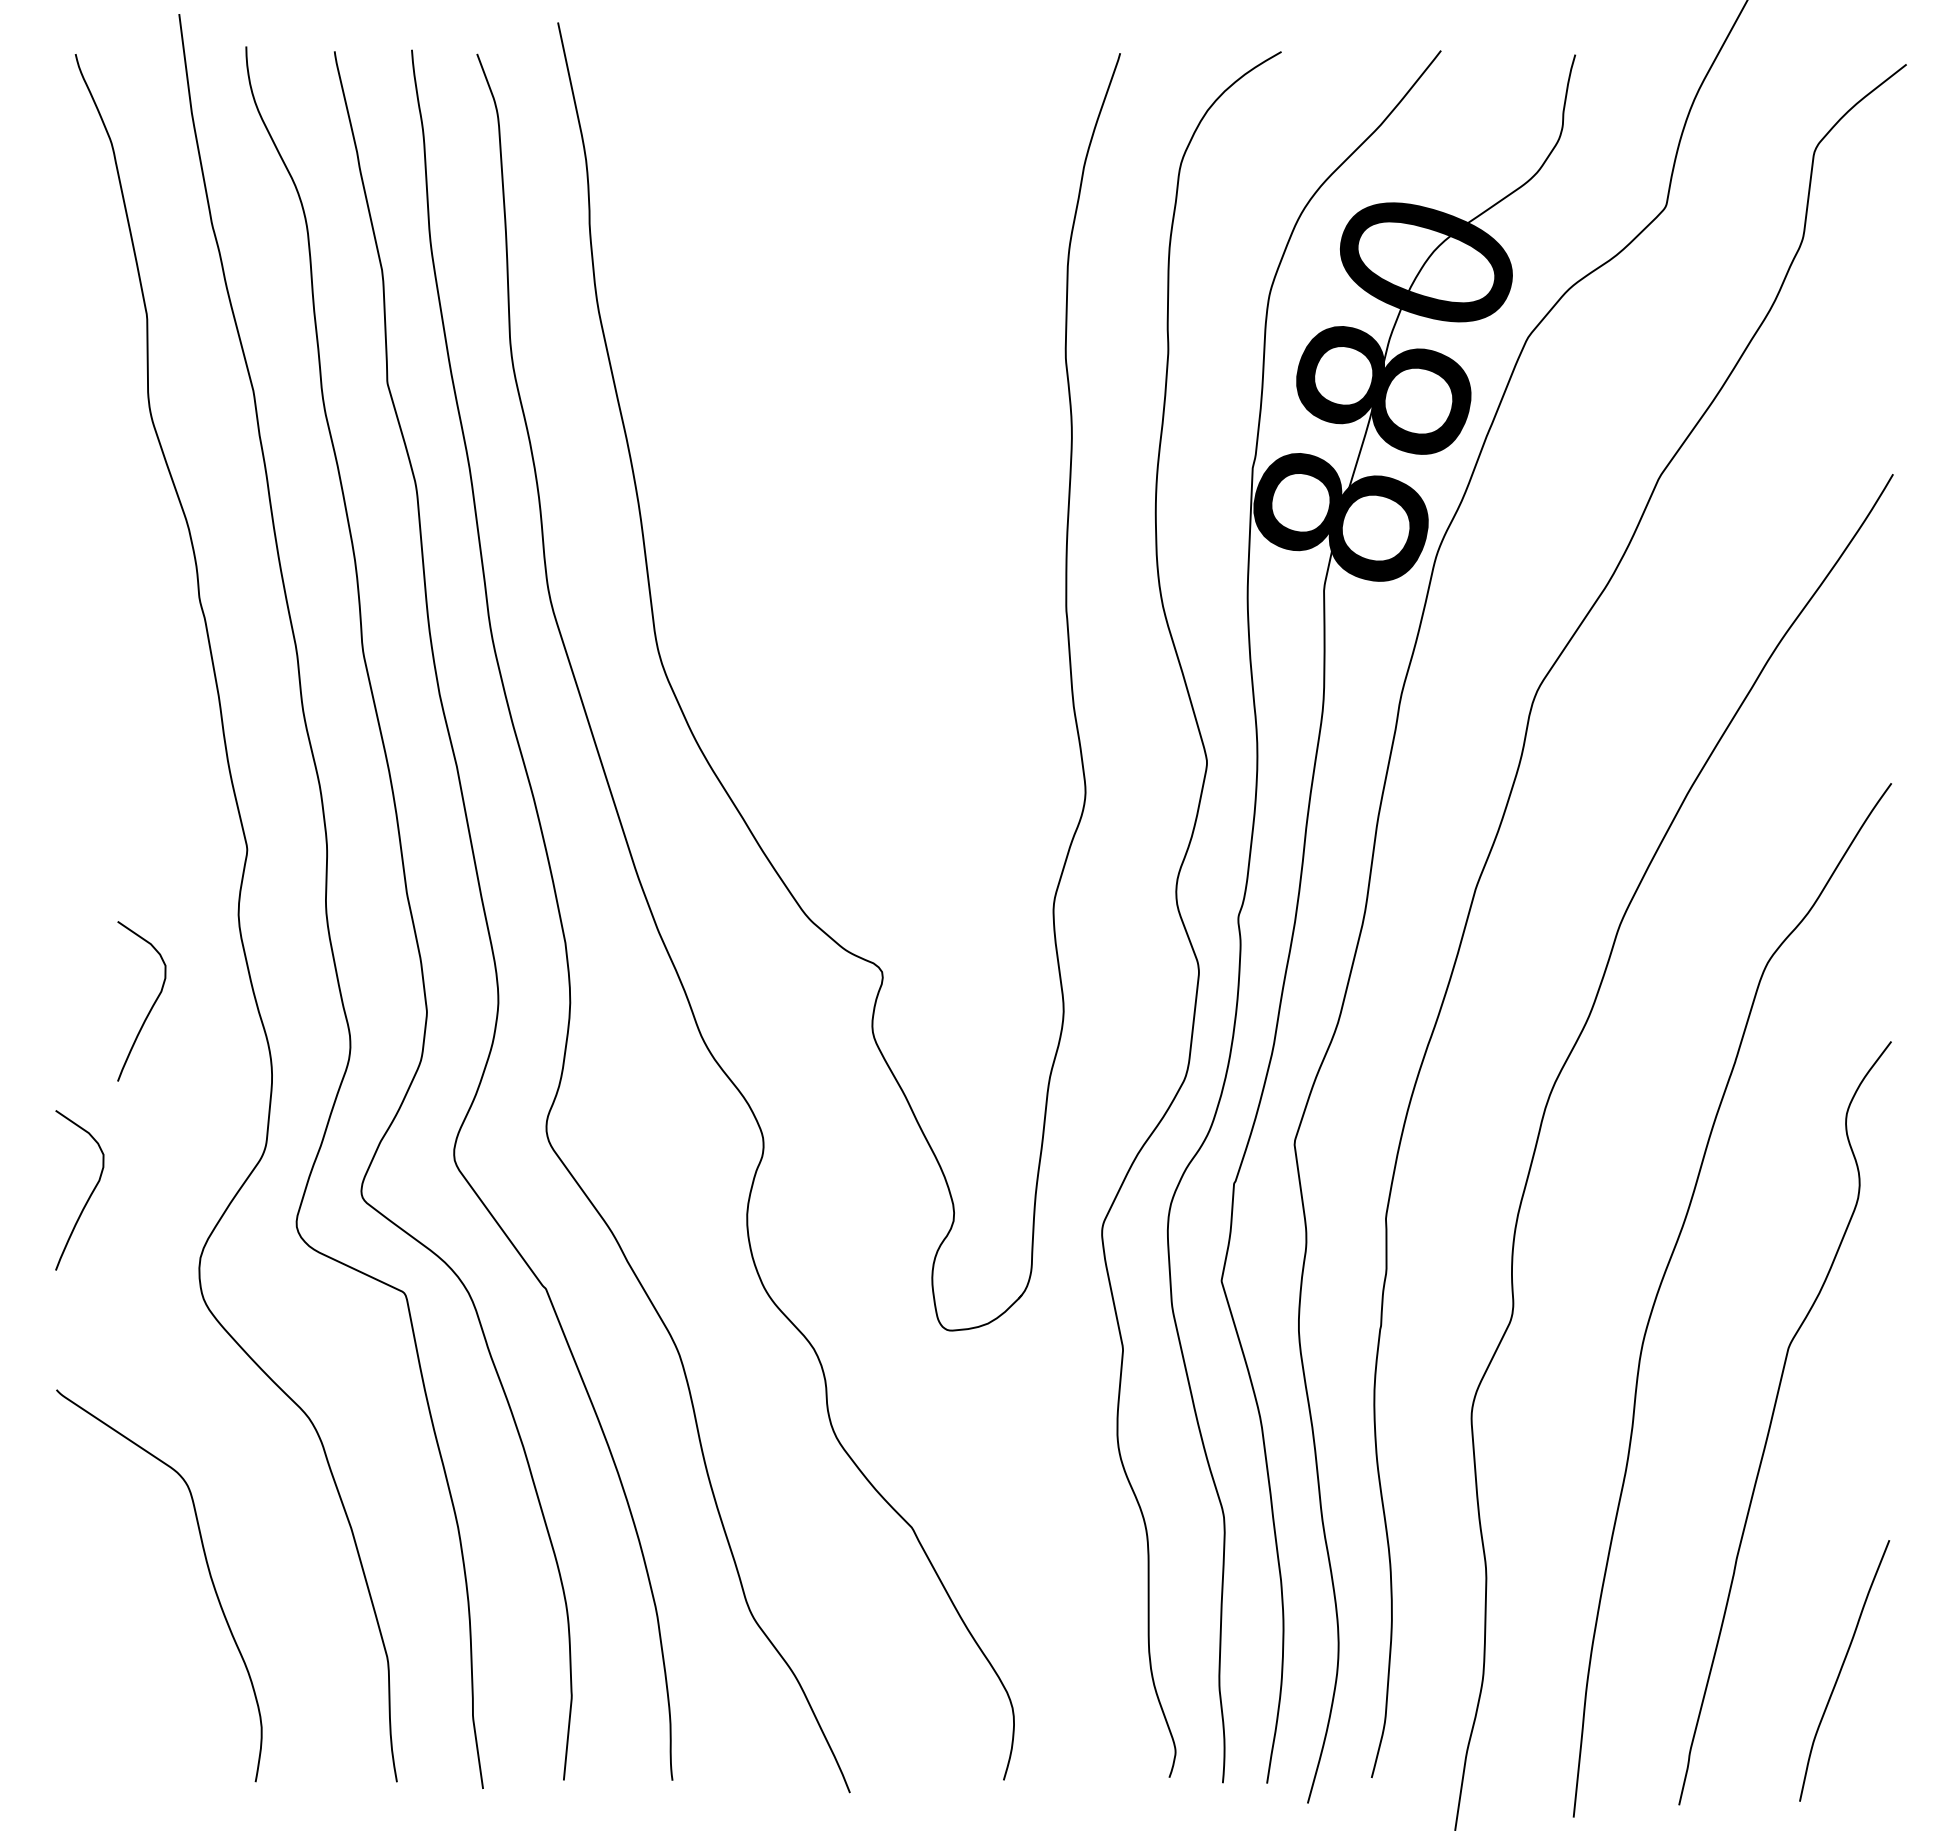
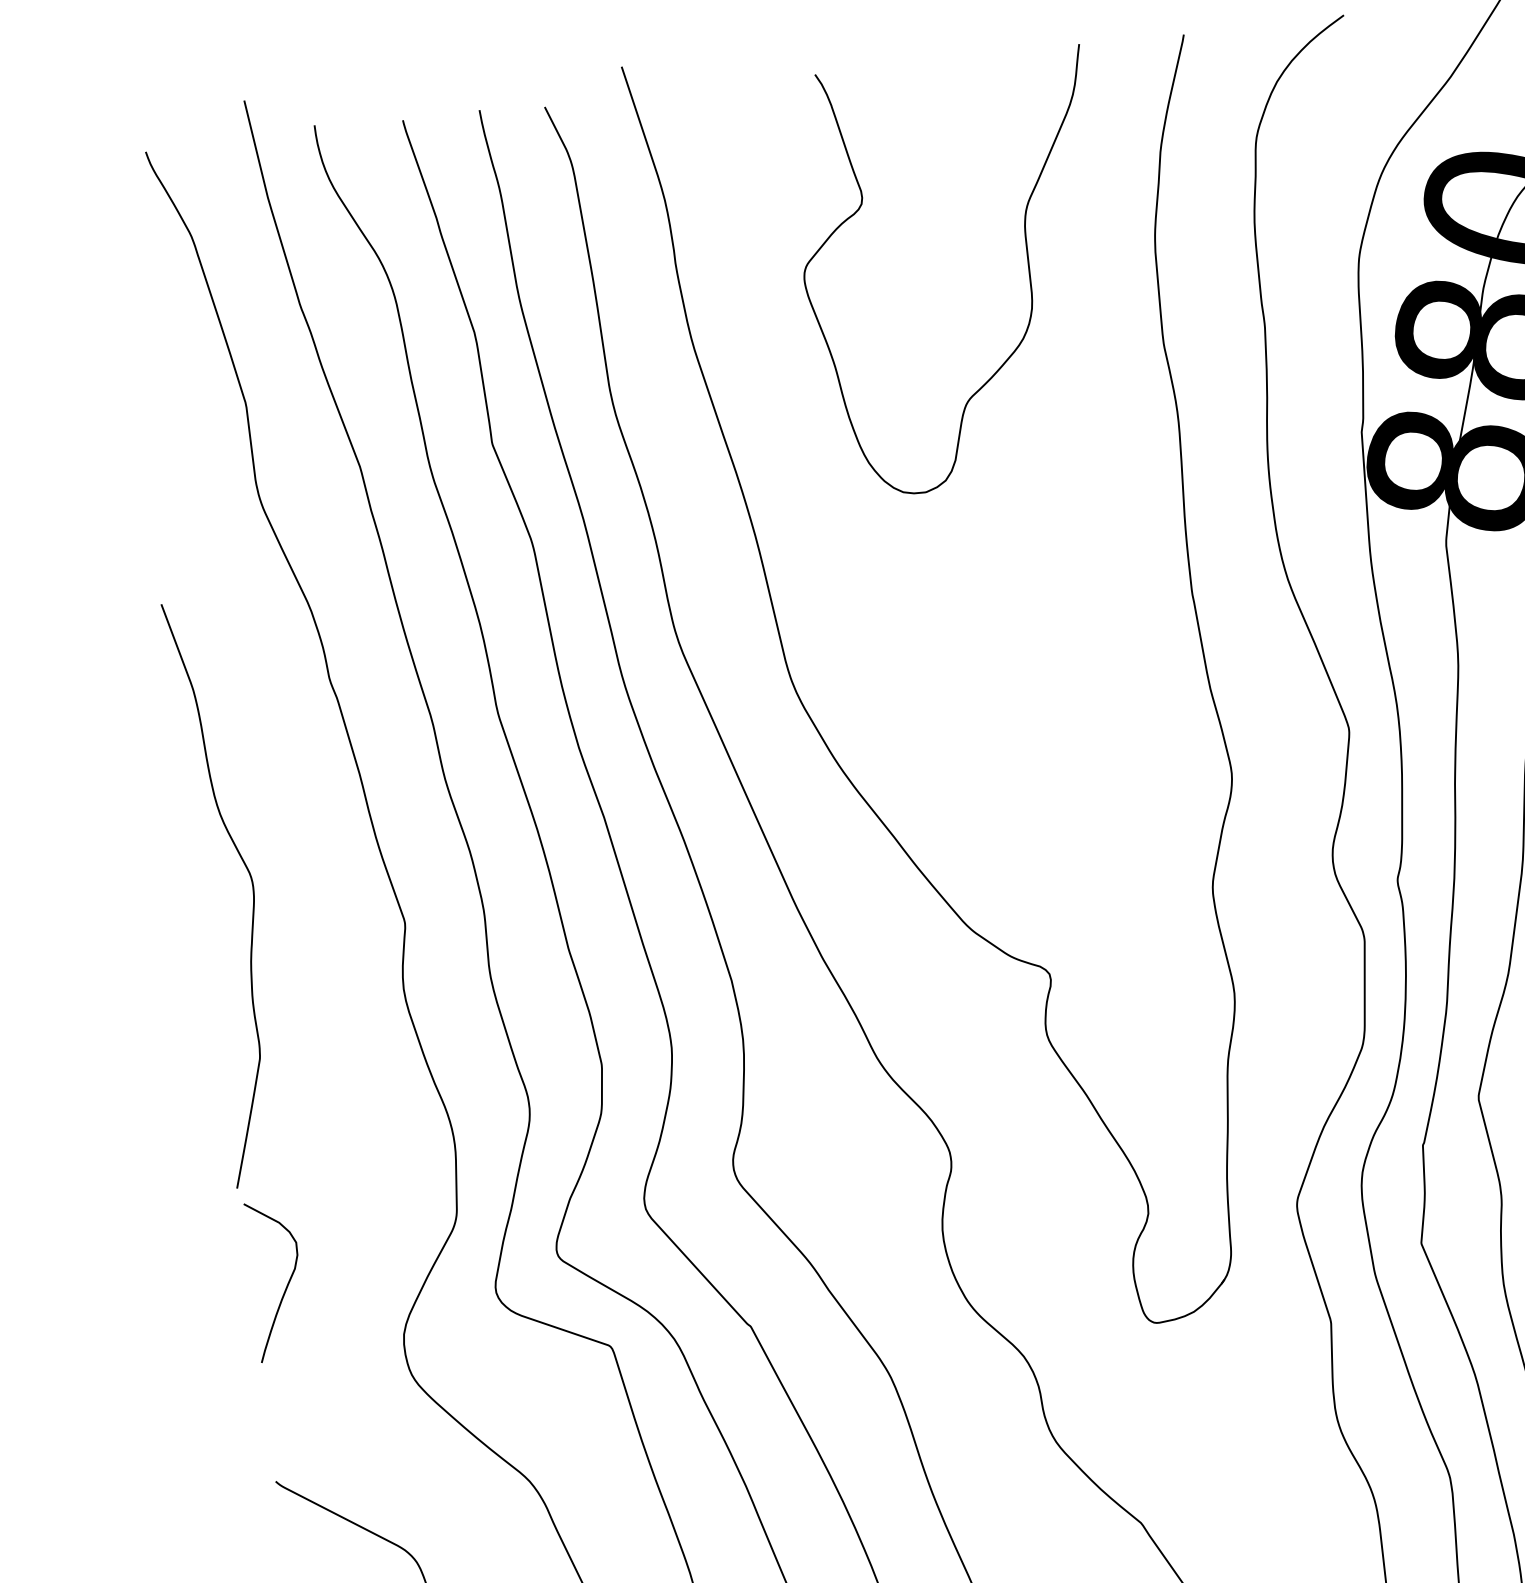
curve: (939, 265) -> (1027, 265), added
curve: (99, 799) -> (252, 890), added
curve: (151, 1006) -> (327, 1089), removed

